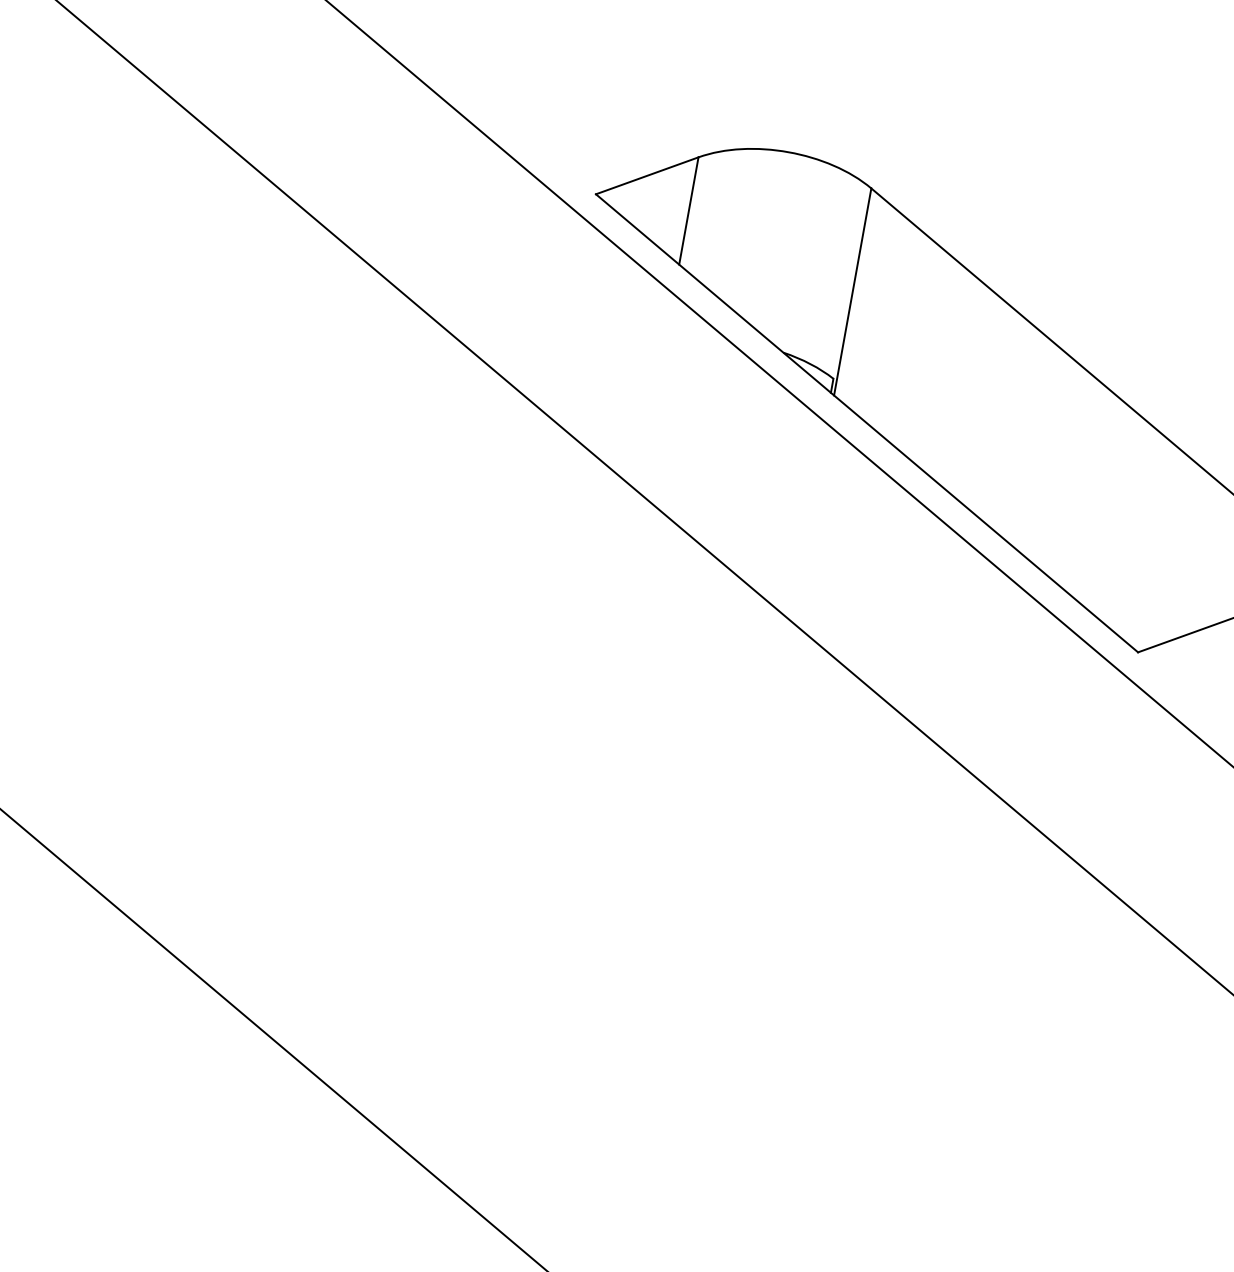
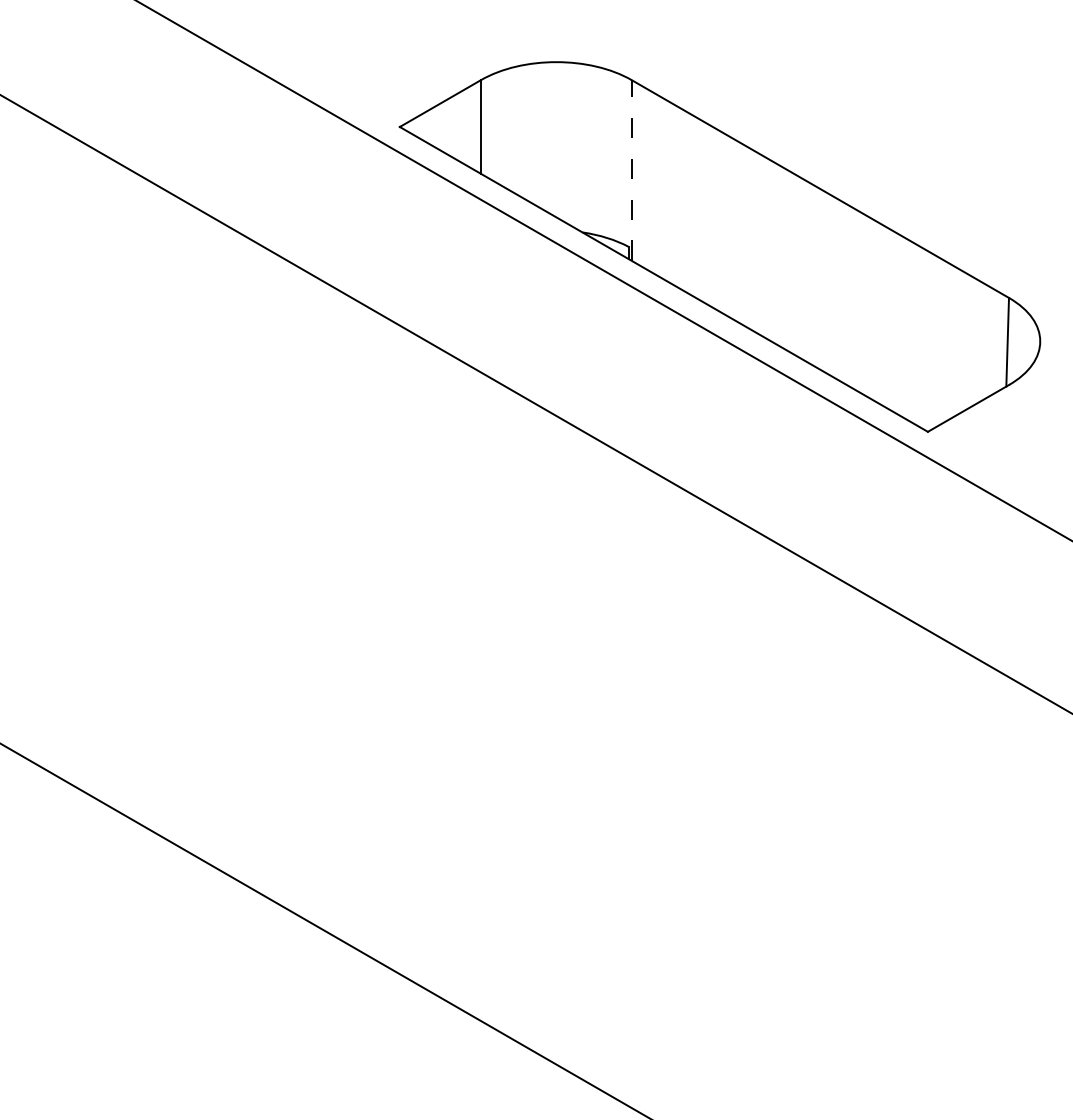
line: (852, 291) -> (631, 170), solid -> dashed

